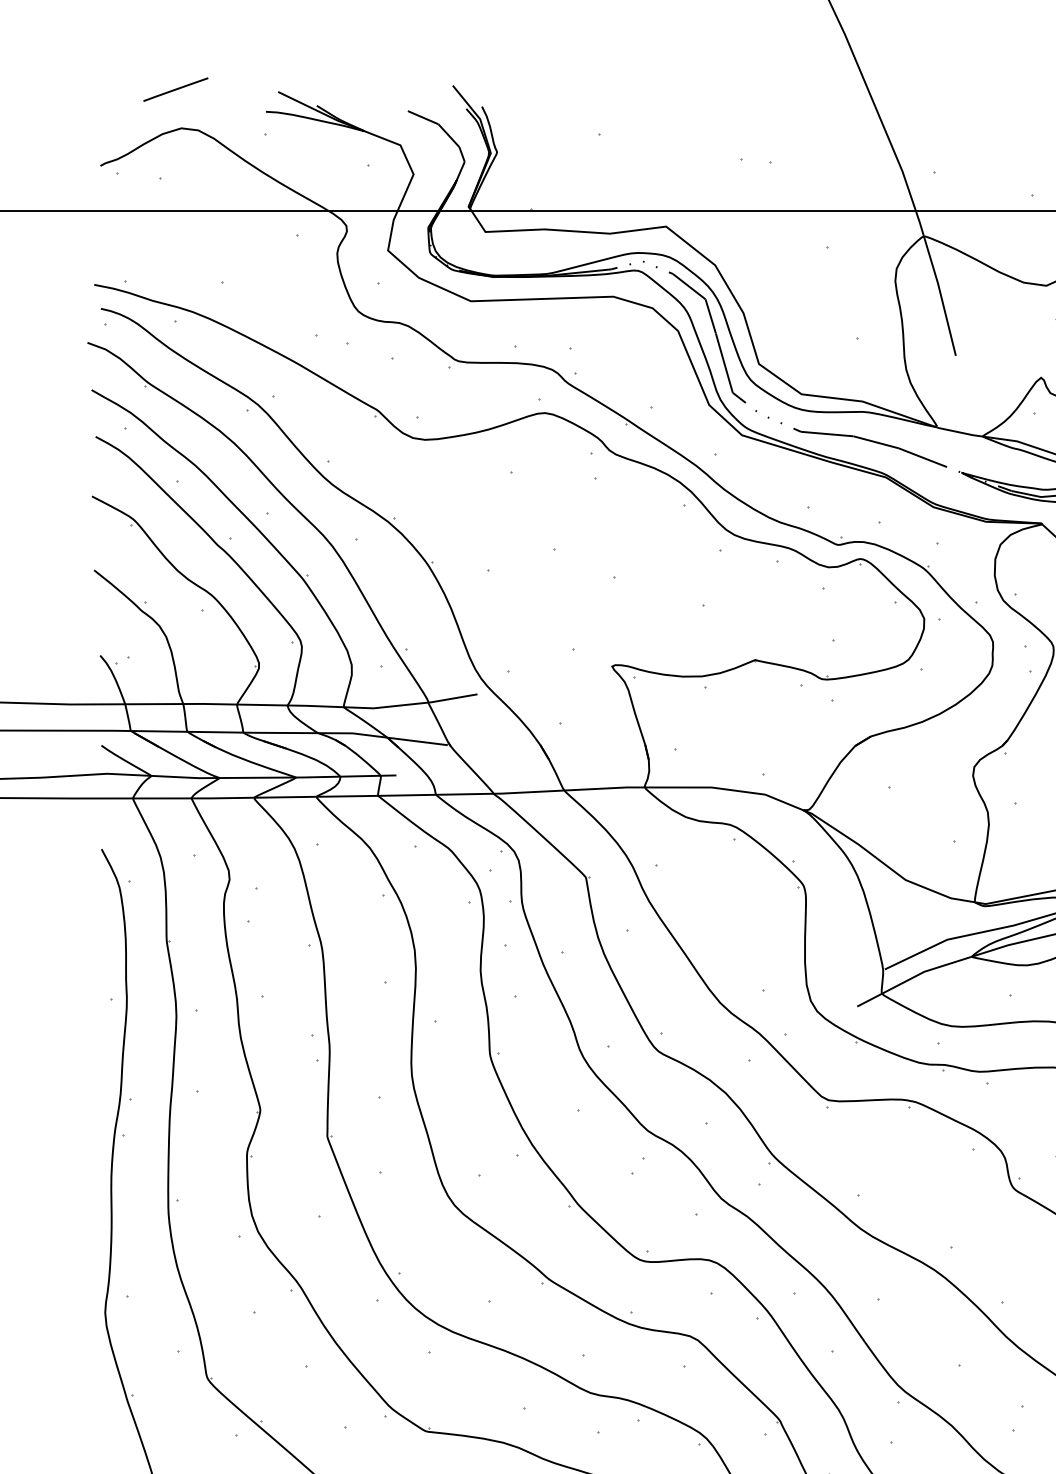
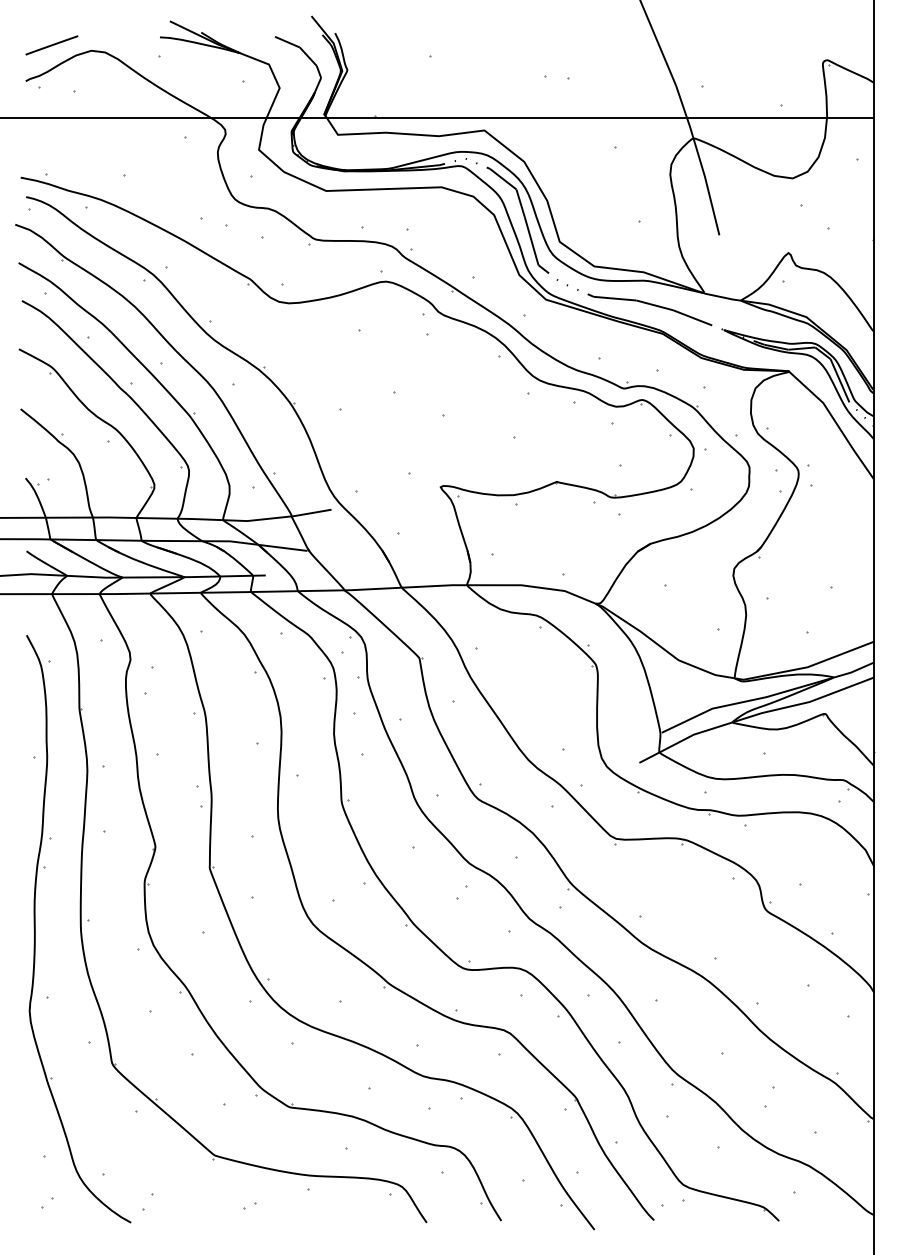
line: (175, 89) -> (51, 45), moved

